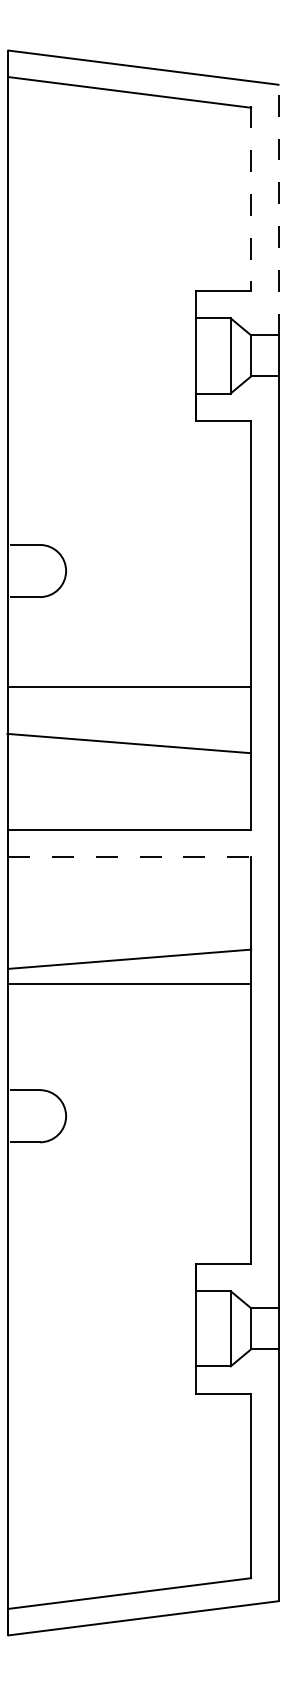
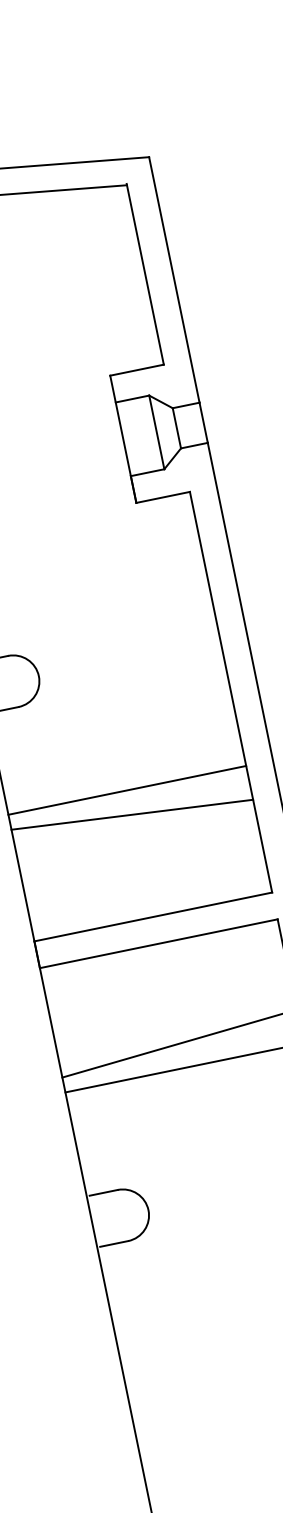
line: (251, 199) -> (145, 275), dashed -> solid
line: (278, 209) -> (174, 279), dashed -> solid
line: (129, 686) -> (126, 790), moved
line: (128, 743) -> (132, 814), moved
line: (130, 857) -> (159, 943), dashed -> solid

